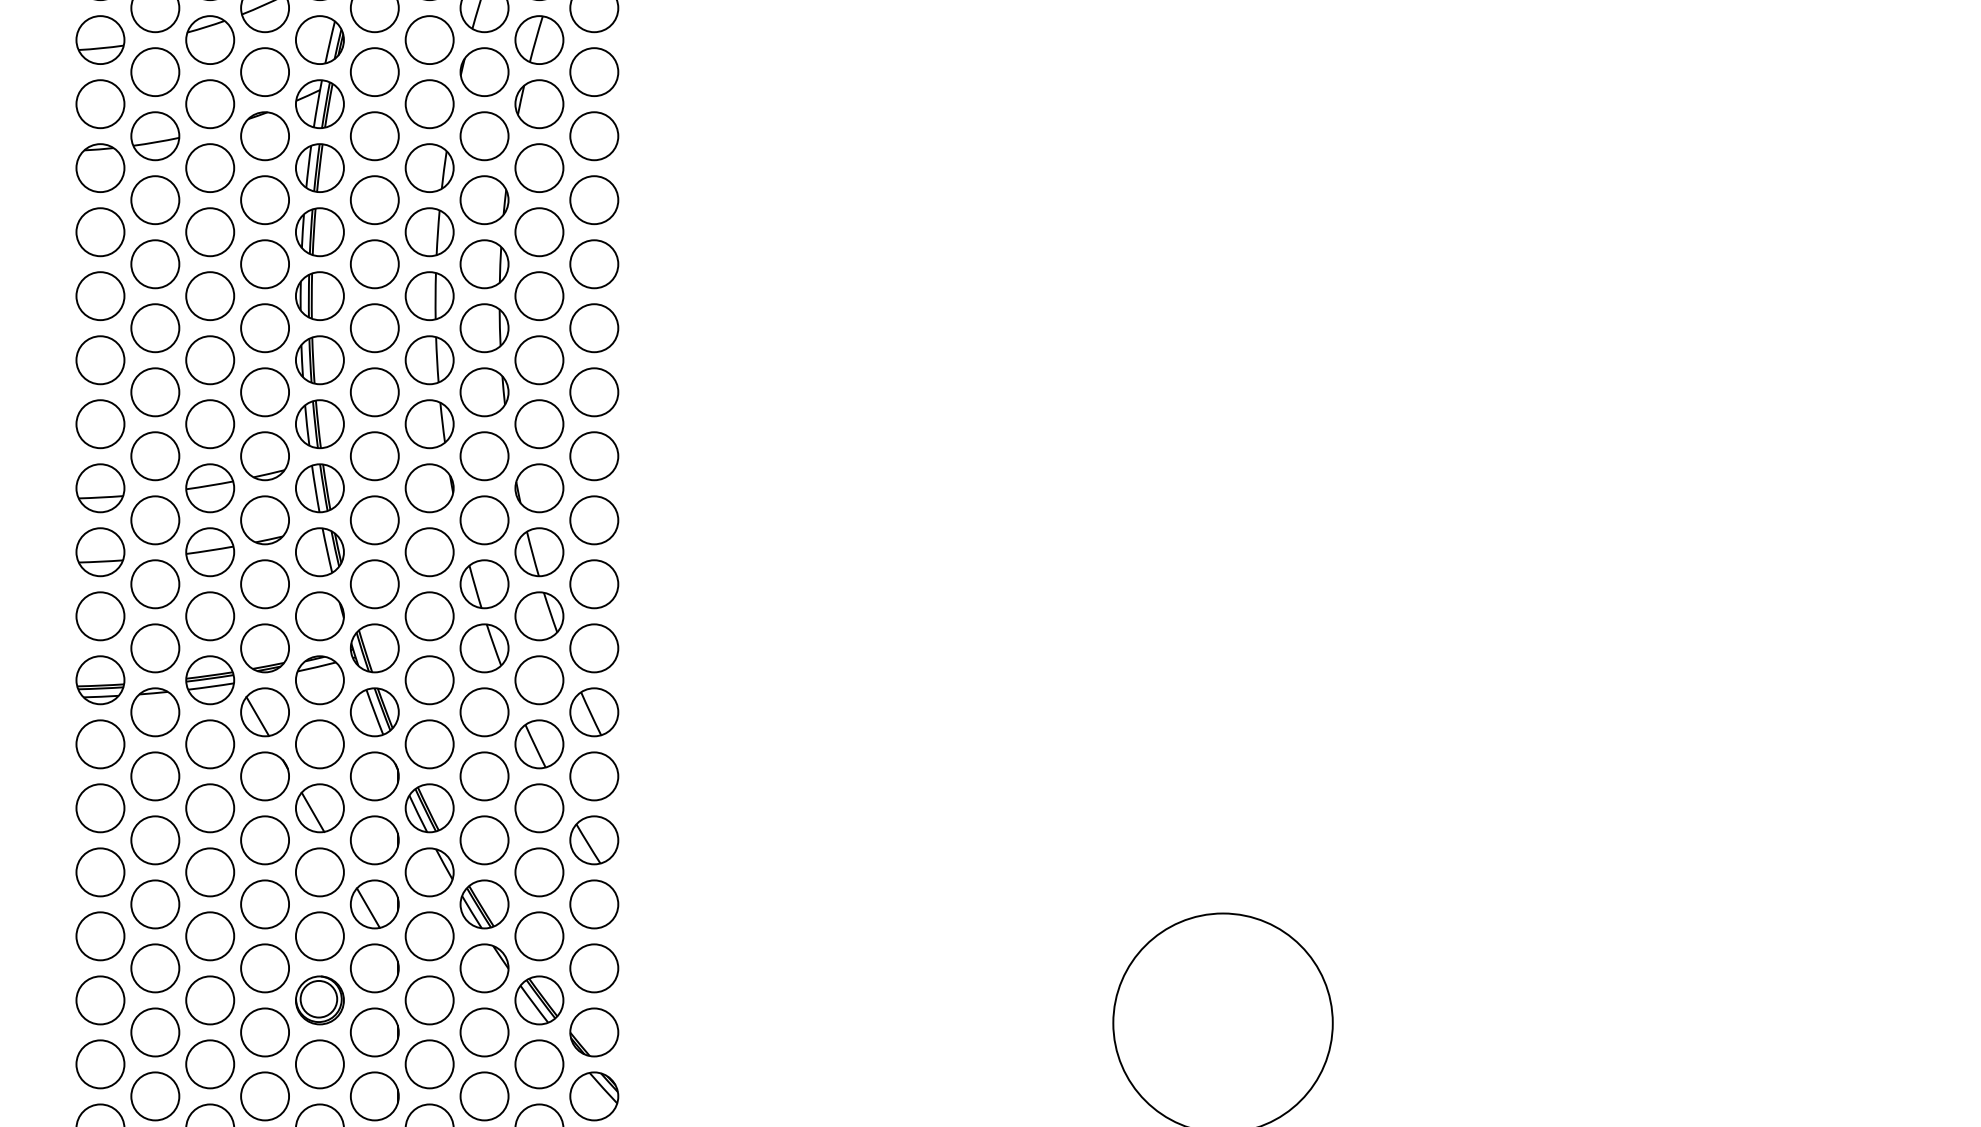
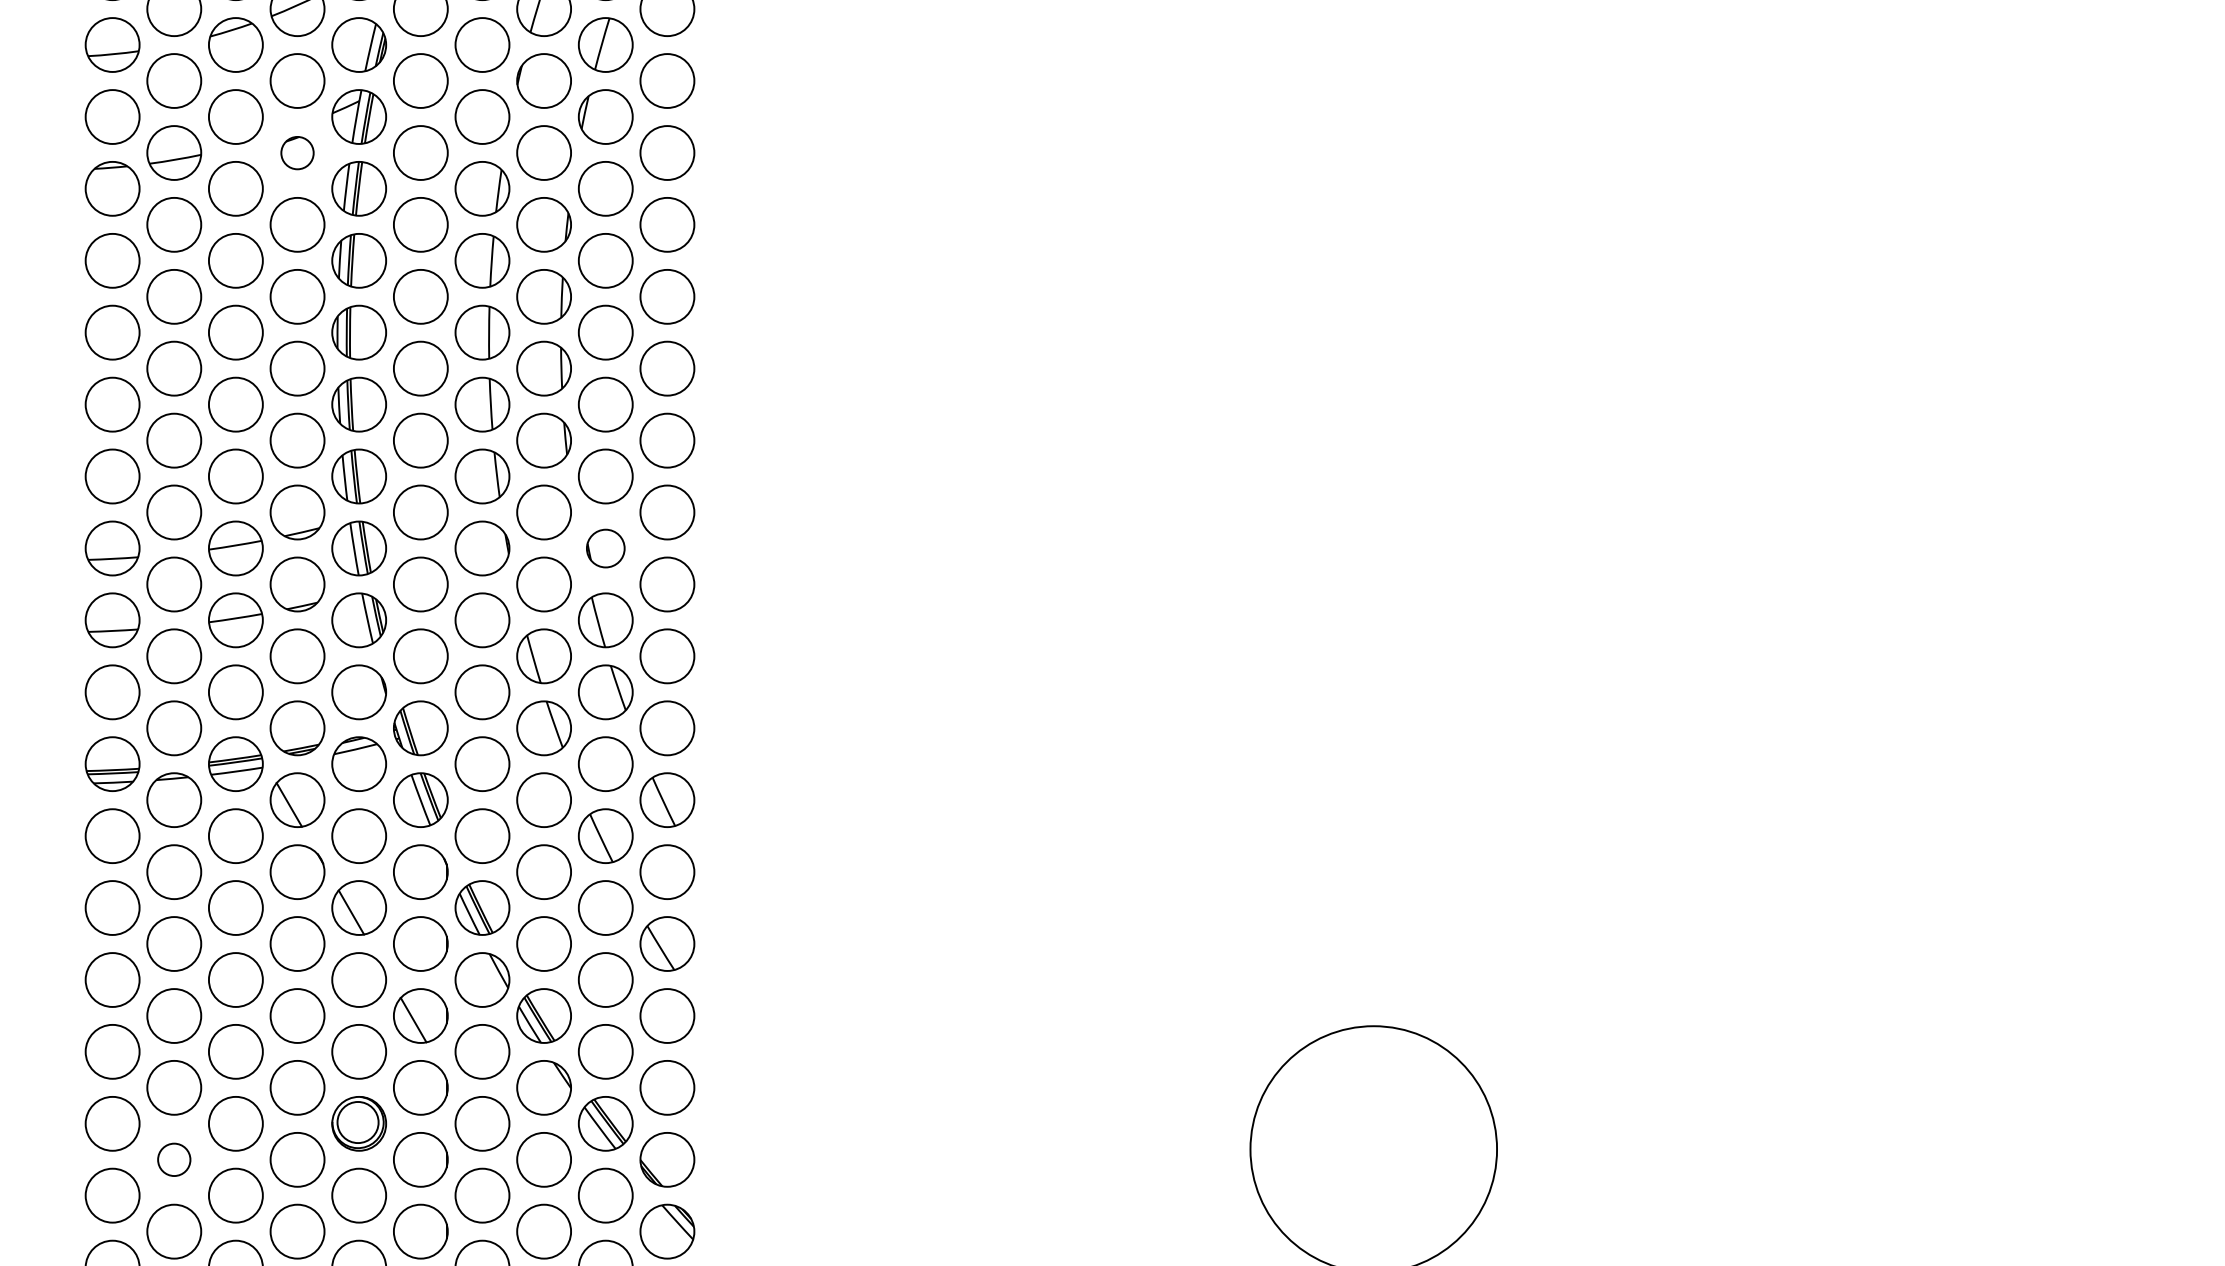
part: (264, 136) -> (296, 153), size x0.6
part: (539, 488) -> (605, 548), size x0.7
circle: (155, 1032) -> (174, 1159), size x0.6

